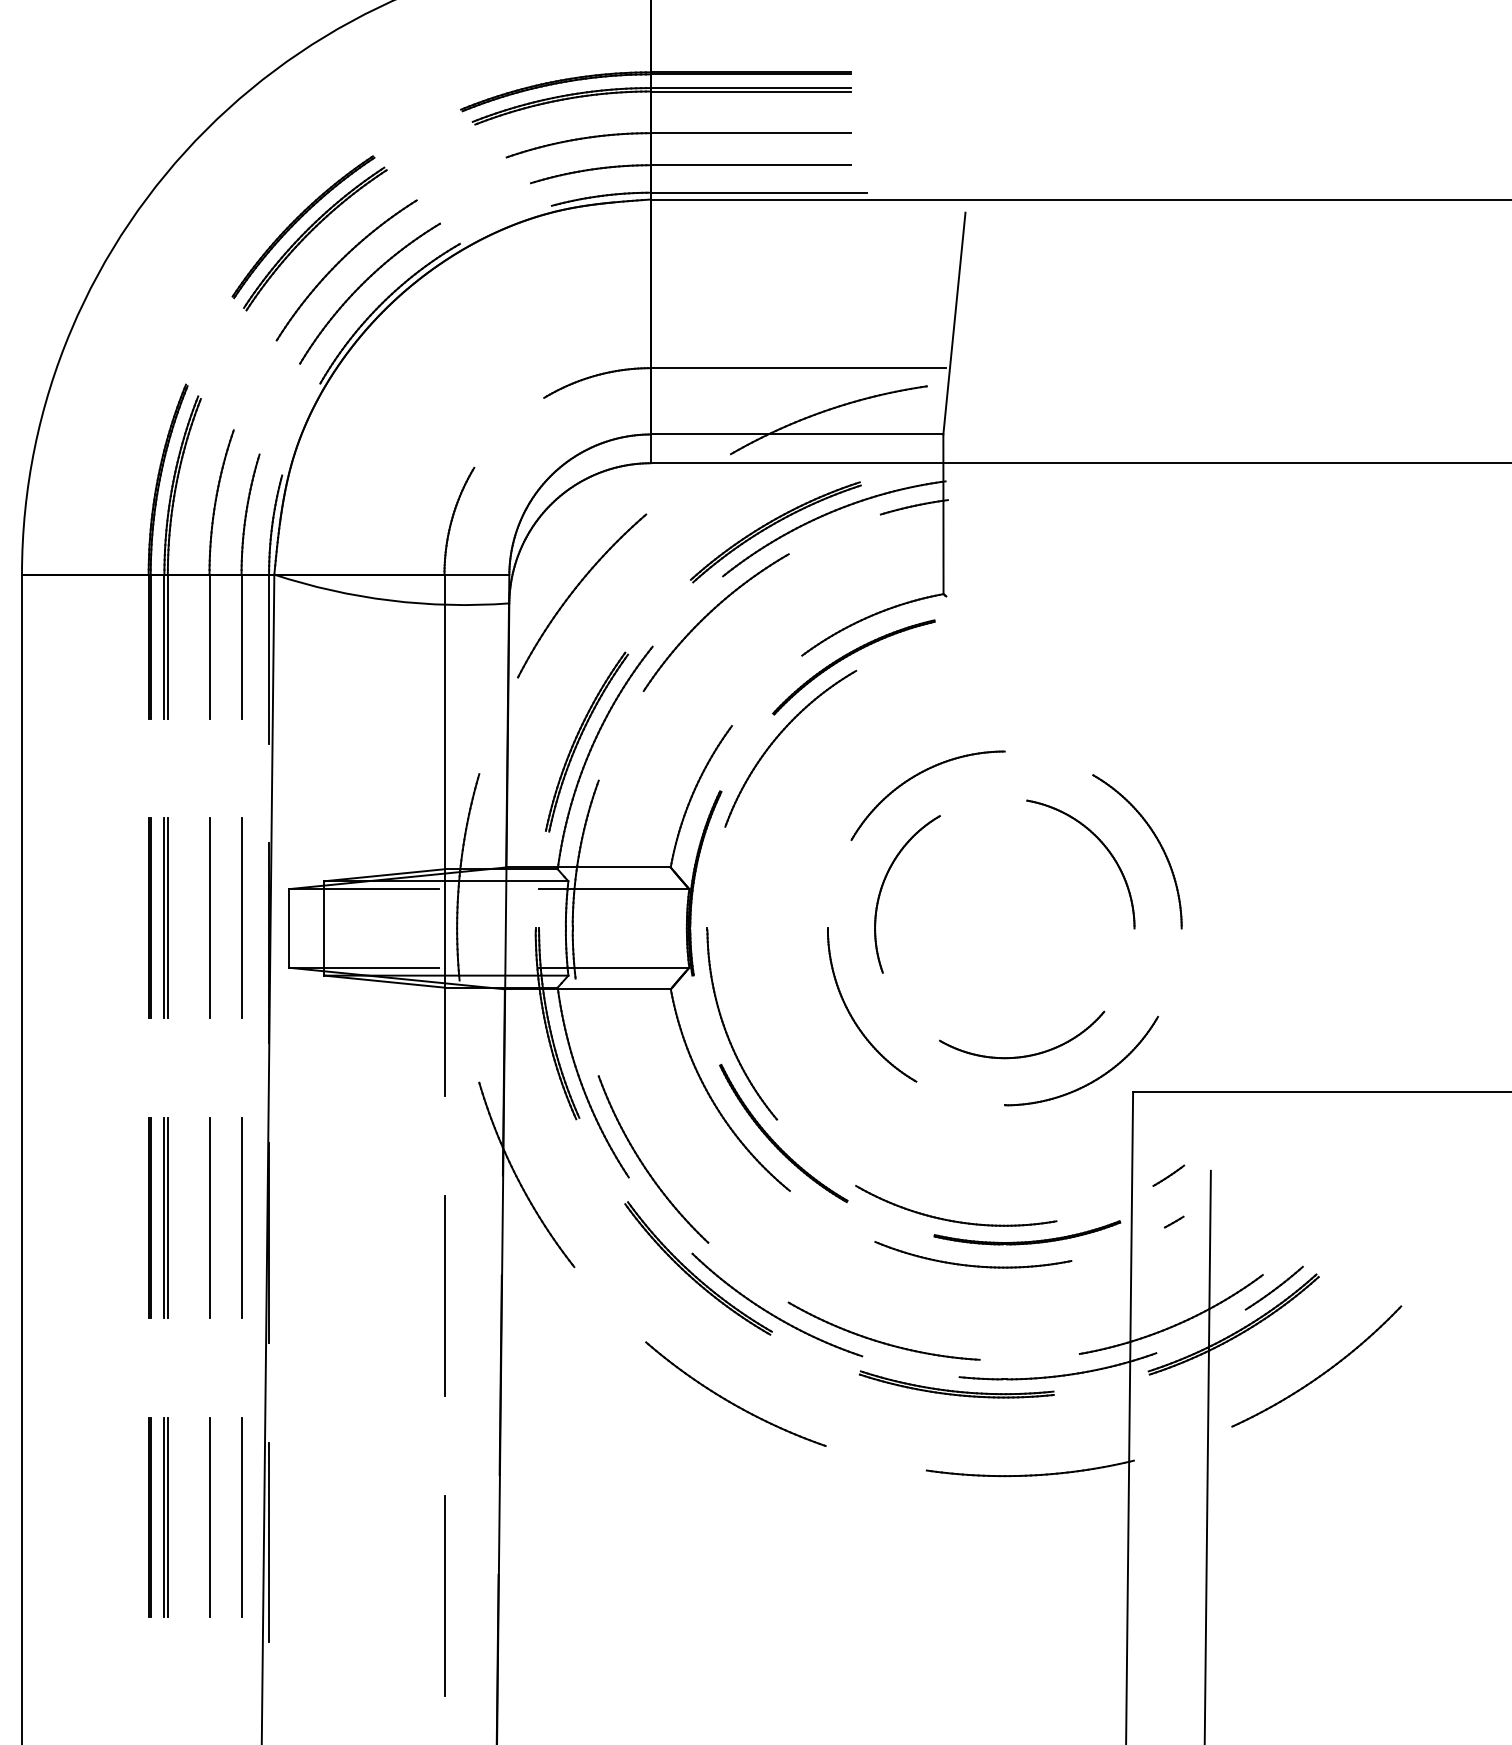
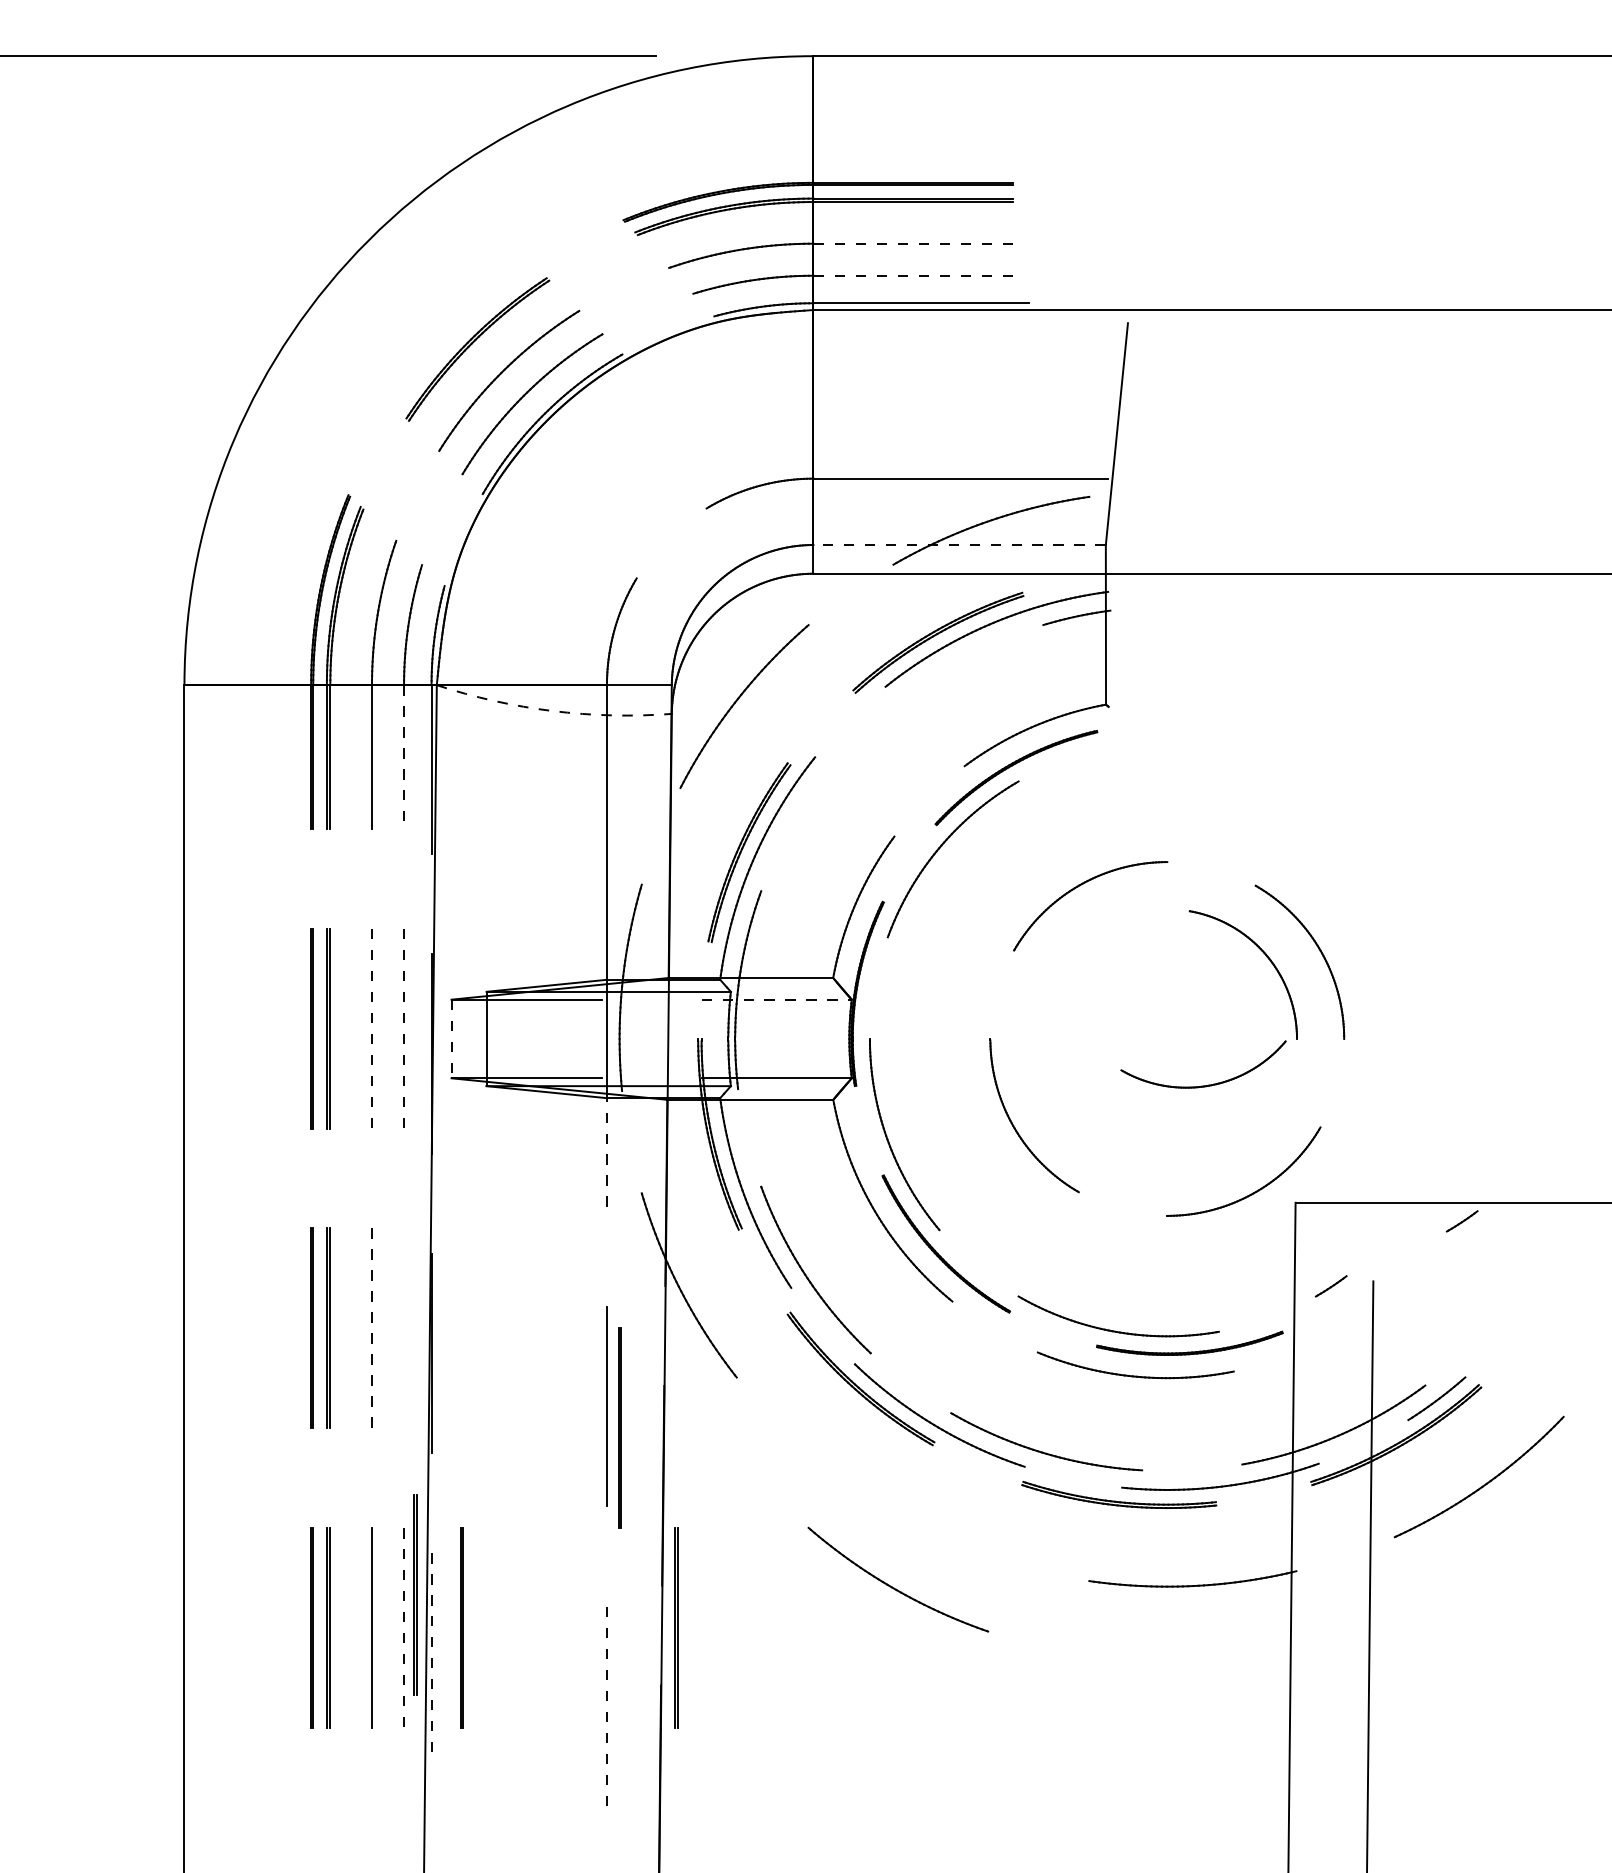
line: (751, 132) -> (913, 243), solid -> dashed
line: (751, 164) -> (913, 275), solid -> dashed
part: (298, 221) -> (460, 332), removed
line: (797, 434) -> (959, 545), solid -> dashed
arc: (390, 600) -> (552, 711), solid -> dashed
part: (709, 614) -> (871, 725), removed
line: (242, 646) -> (404, 757), solid -> dashed
part: (884, 884) -> (1046, 995), removed
line: (615, 888) -> (777, 999), solid -> dashed
line: (210, 917) -> (372, 1028), solid -> dashed
line: (242, 917) -> (404, 1028), solid -> dashed
line: (289, 928) -> (451, 1039), solid -> dashed
line: (444, 1041) -> (606, 1152), solid -> dashed
part: (1027, 1054) -> (1208, 1084), moved
line: (1299, 1110) -> (1461, 1221), added
line: (241, 1216) -> (403, 1327), removed
line: (210, 1217) -> (372, 1328), solid -> dashed
line: (1174, 1221) -> (1336, 1332), removed
line: (457, 1316) -> (619, 1427), added
part: (732, 1401) -> (894, 1587), moved
line: (252, 1483) -> (414, 1594), added
line: (242, 1516) -> (404, 1627), solid -> dashed
line: (299, 1516) -> (461, 1627), added
line: (513, 1516) -> (675, 1627), added
line: (269, 1541) -> (431, 1652), solid -> dashed
line: (444, 1595) -> (606, 1706), solid -> dashed

